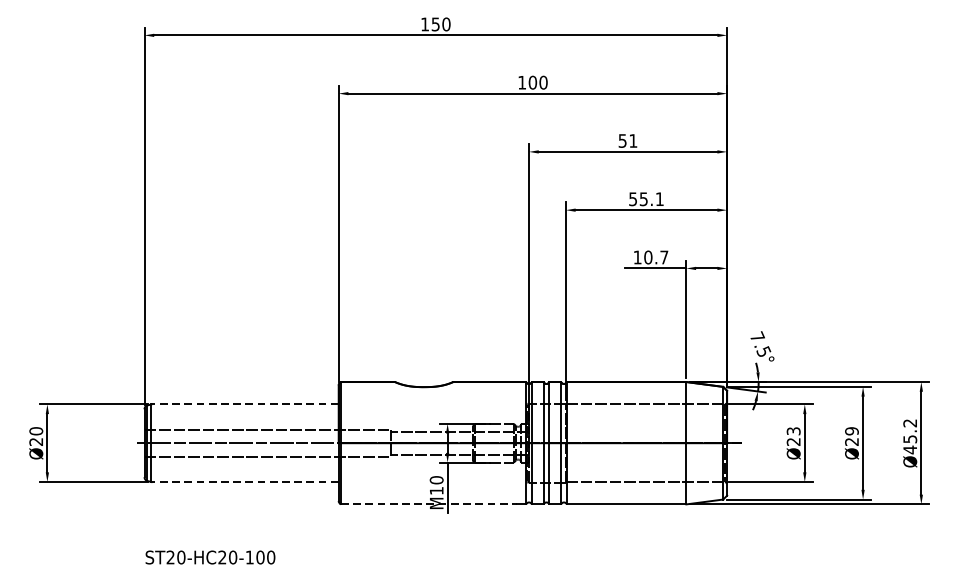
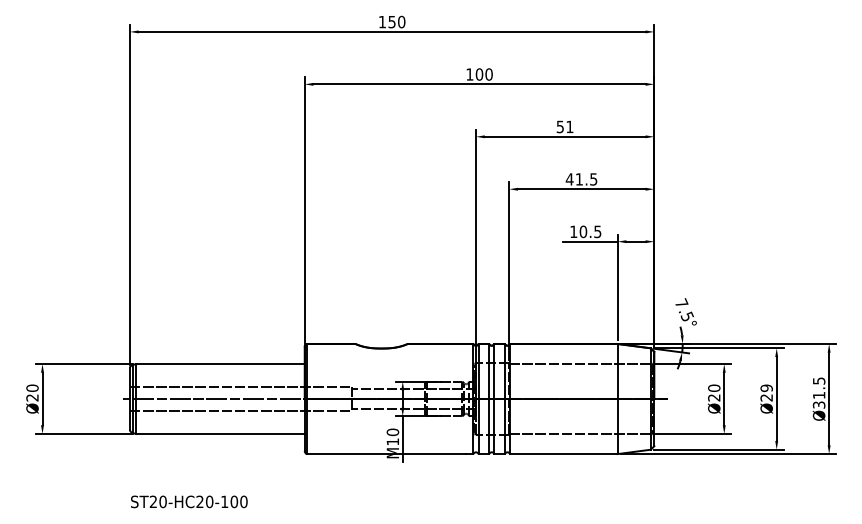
text: (646, 199) -> (581, 179), 55.1 -> 41.5
text: (663, 257) -> (597, 231), 10.7 -> 10.5
line: (244, 404) -> (219, 364), dashed -> solid
text: (793, 430) -> (714, 387), Ø23 -> Ø20
text: (909, 437) -> (818, 393), Ø45.2 -> Ø31.5
line: (244, 481) -> (219, 433), dashed -> solid
line: (429, 504) -> (386, 454), dashed -> solid

